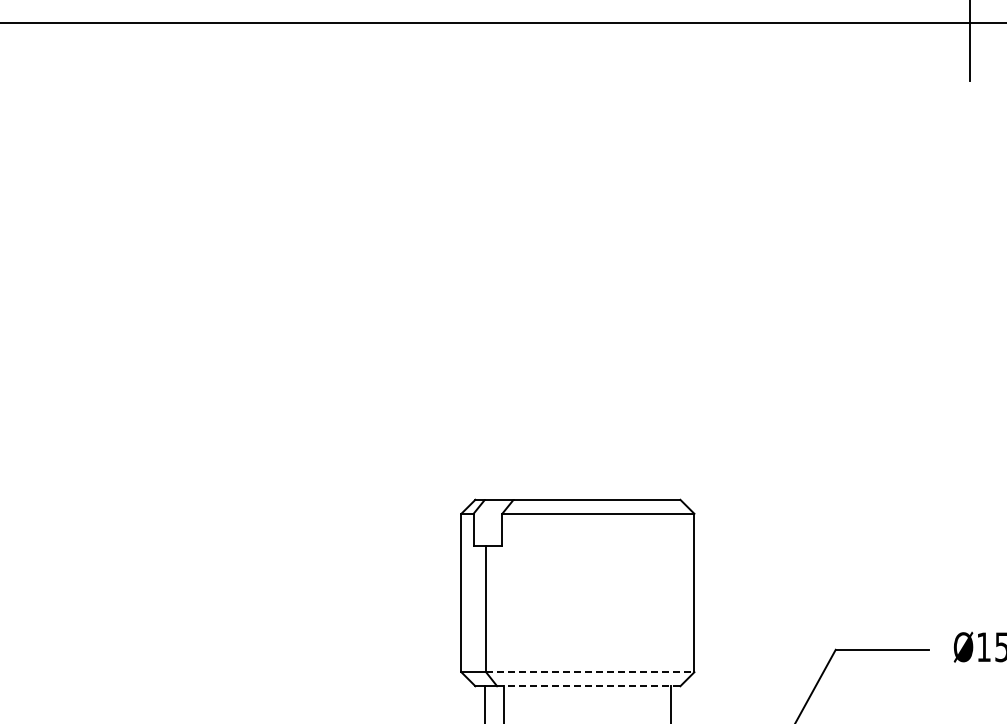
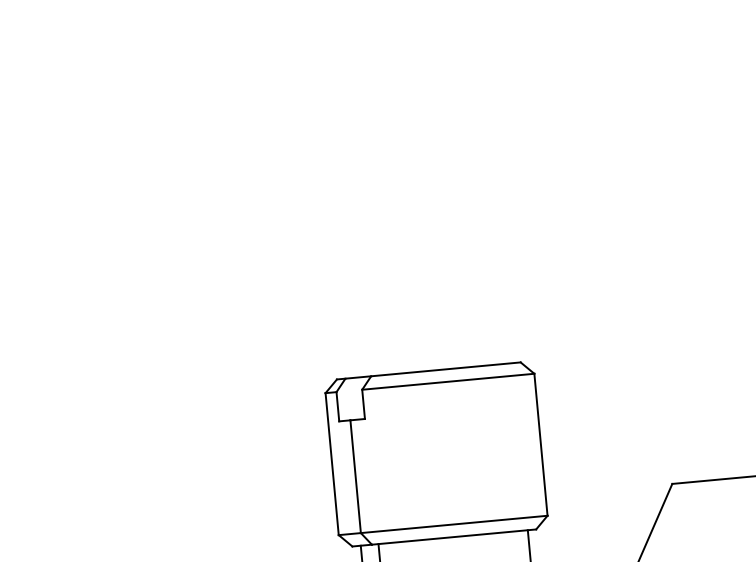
line: (590, 672) -> (454, 524), dashed -> solid
line: (588, 686) -> (453, 537), dashed -> solid

